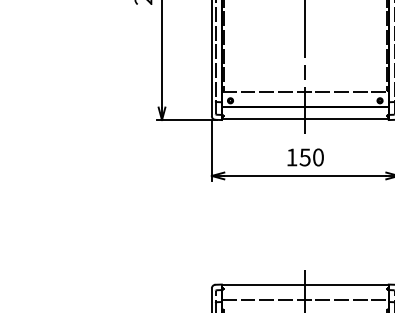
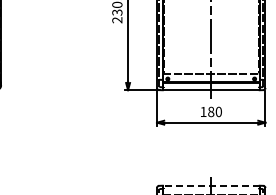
text: (305, 156) -> (211, 111), 150 -> 180
line: (304, 284) -> (210, 185), solid -> dashed

